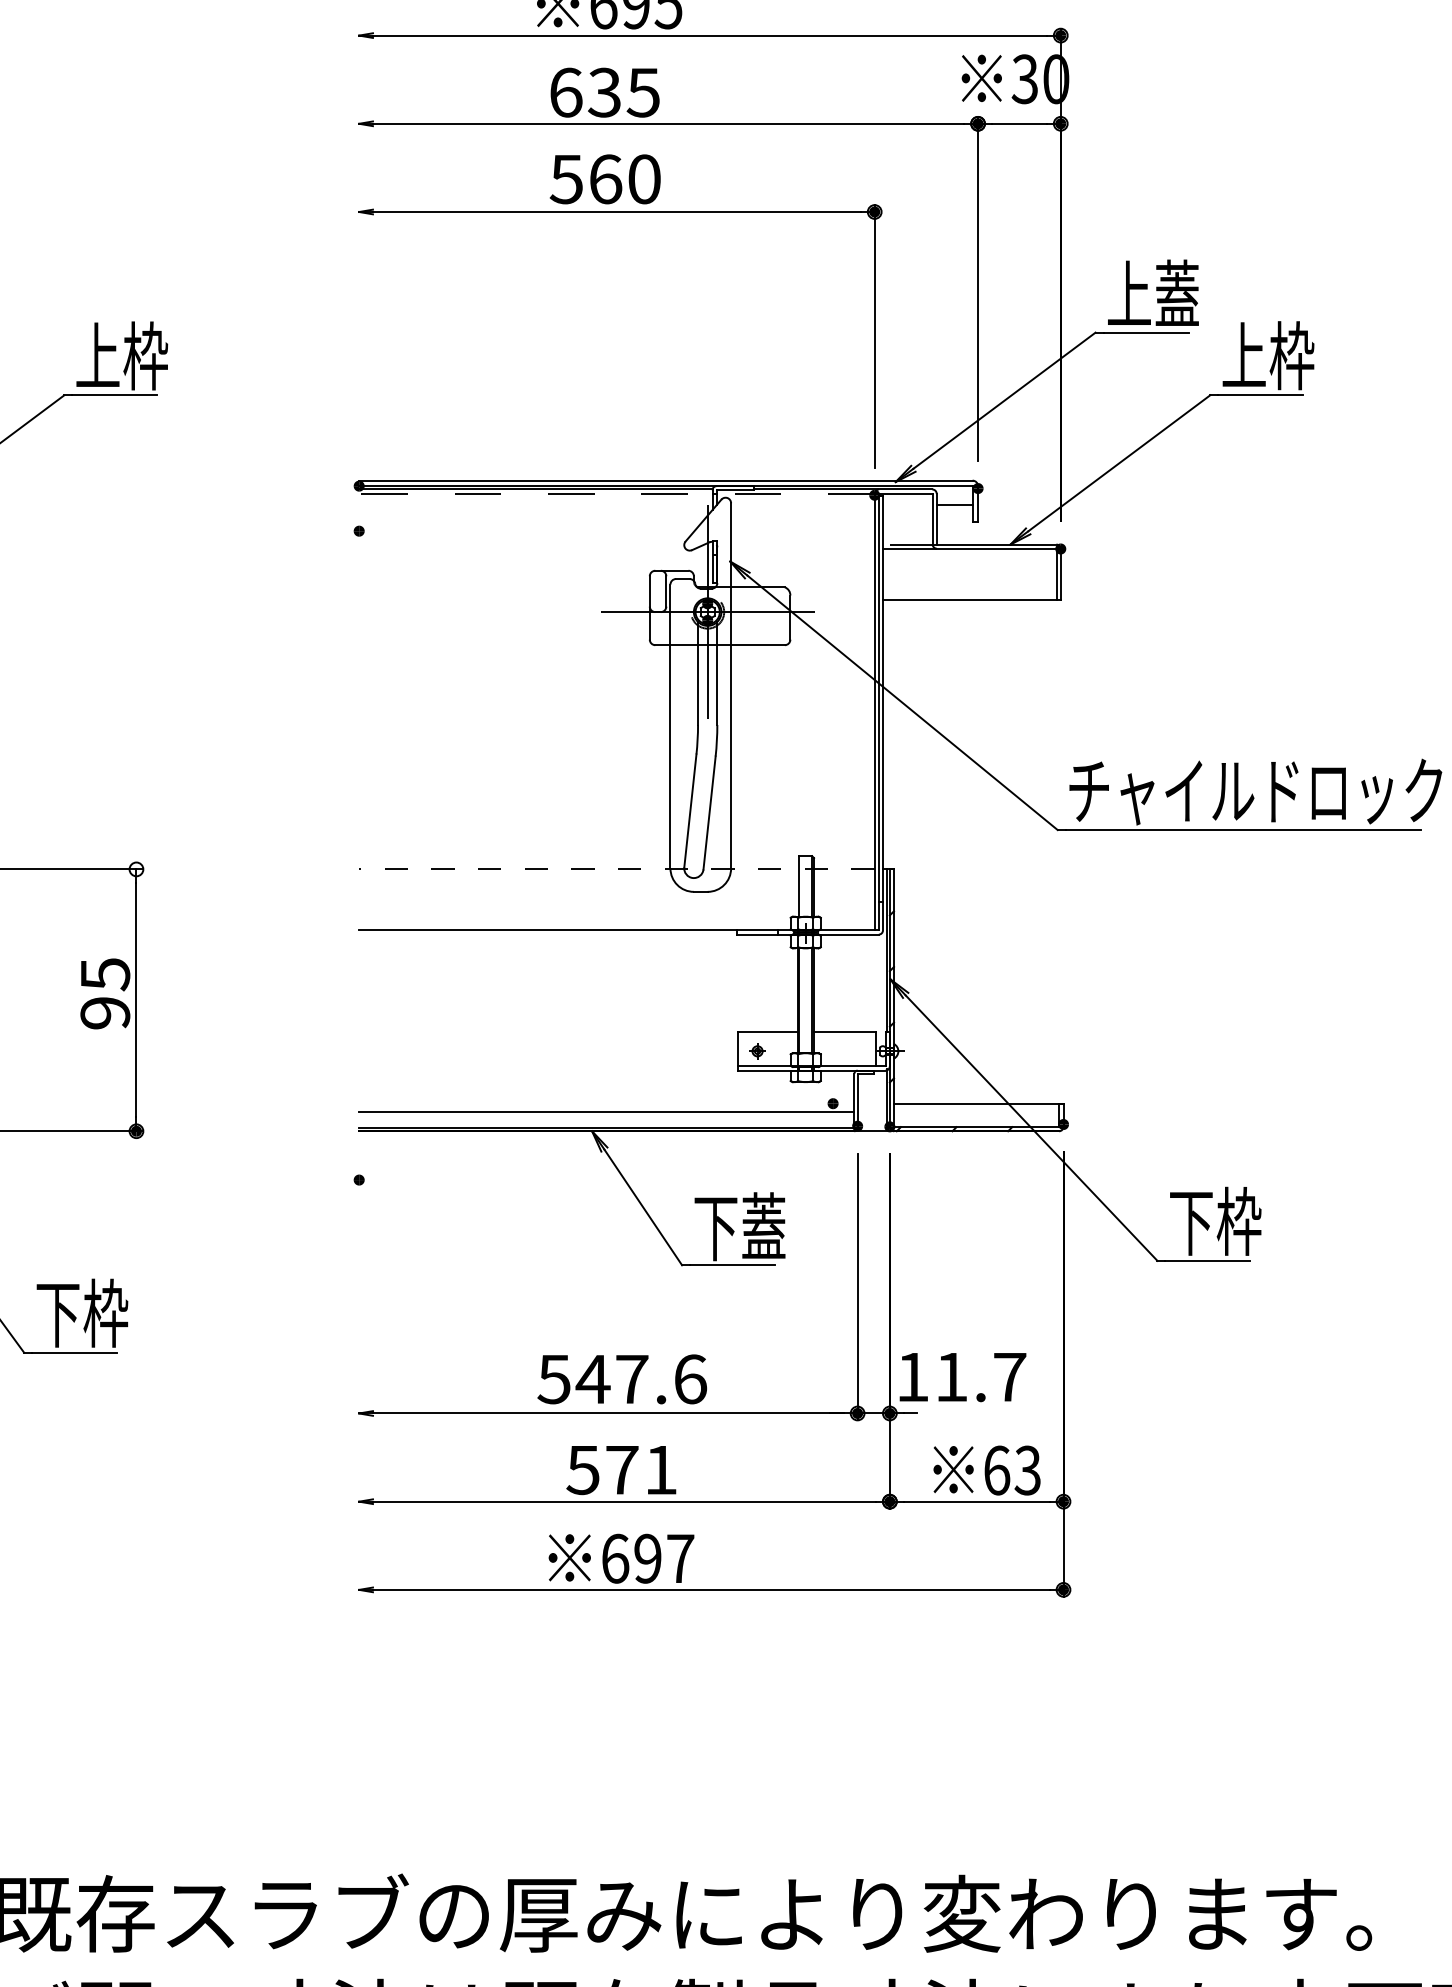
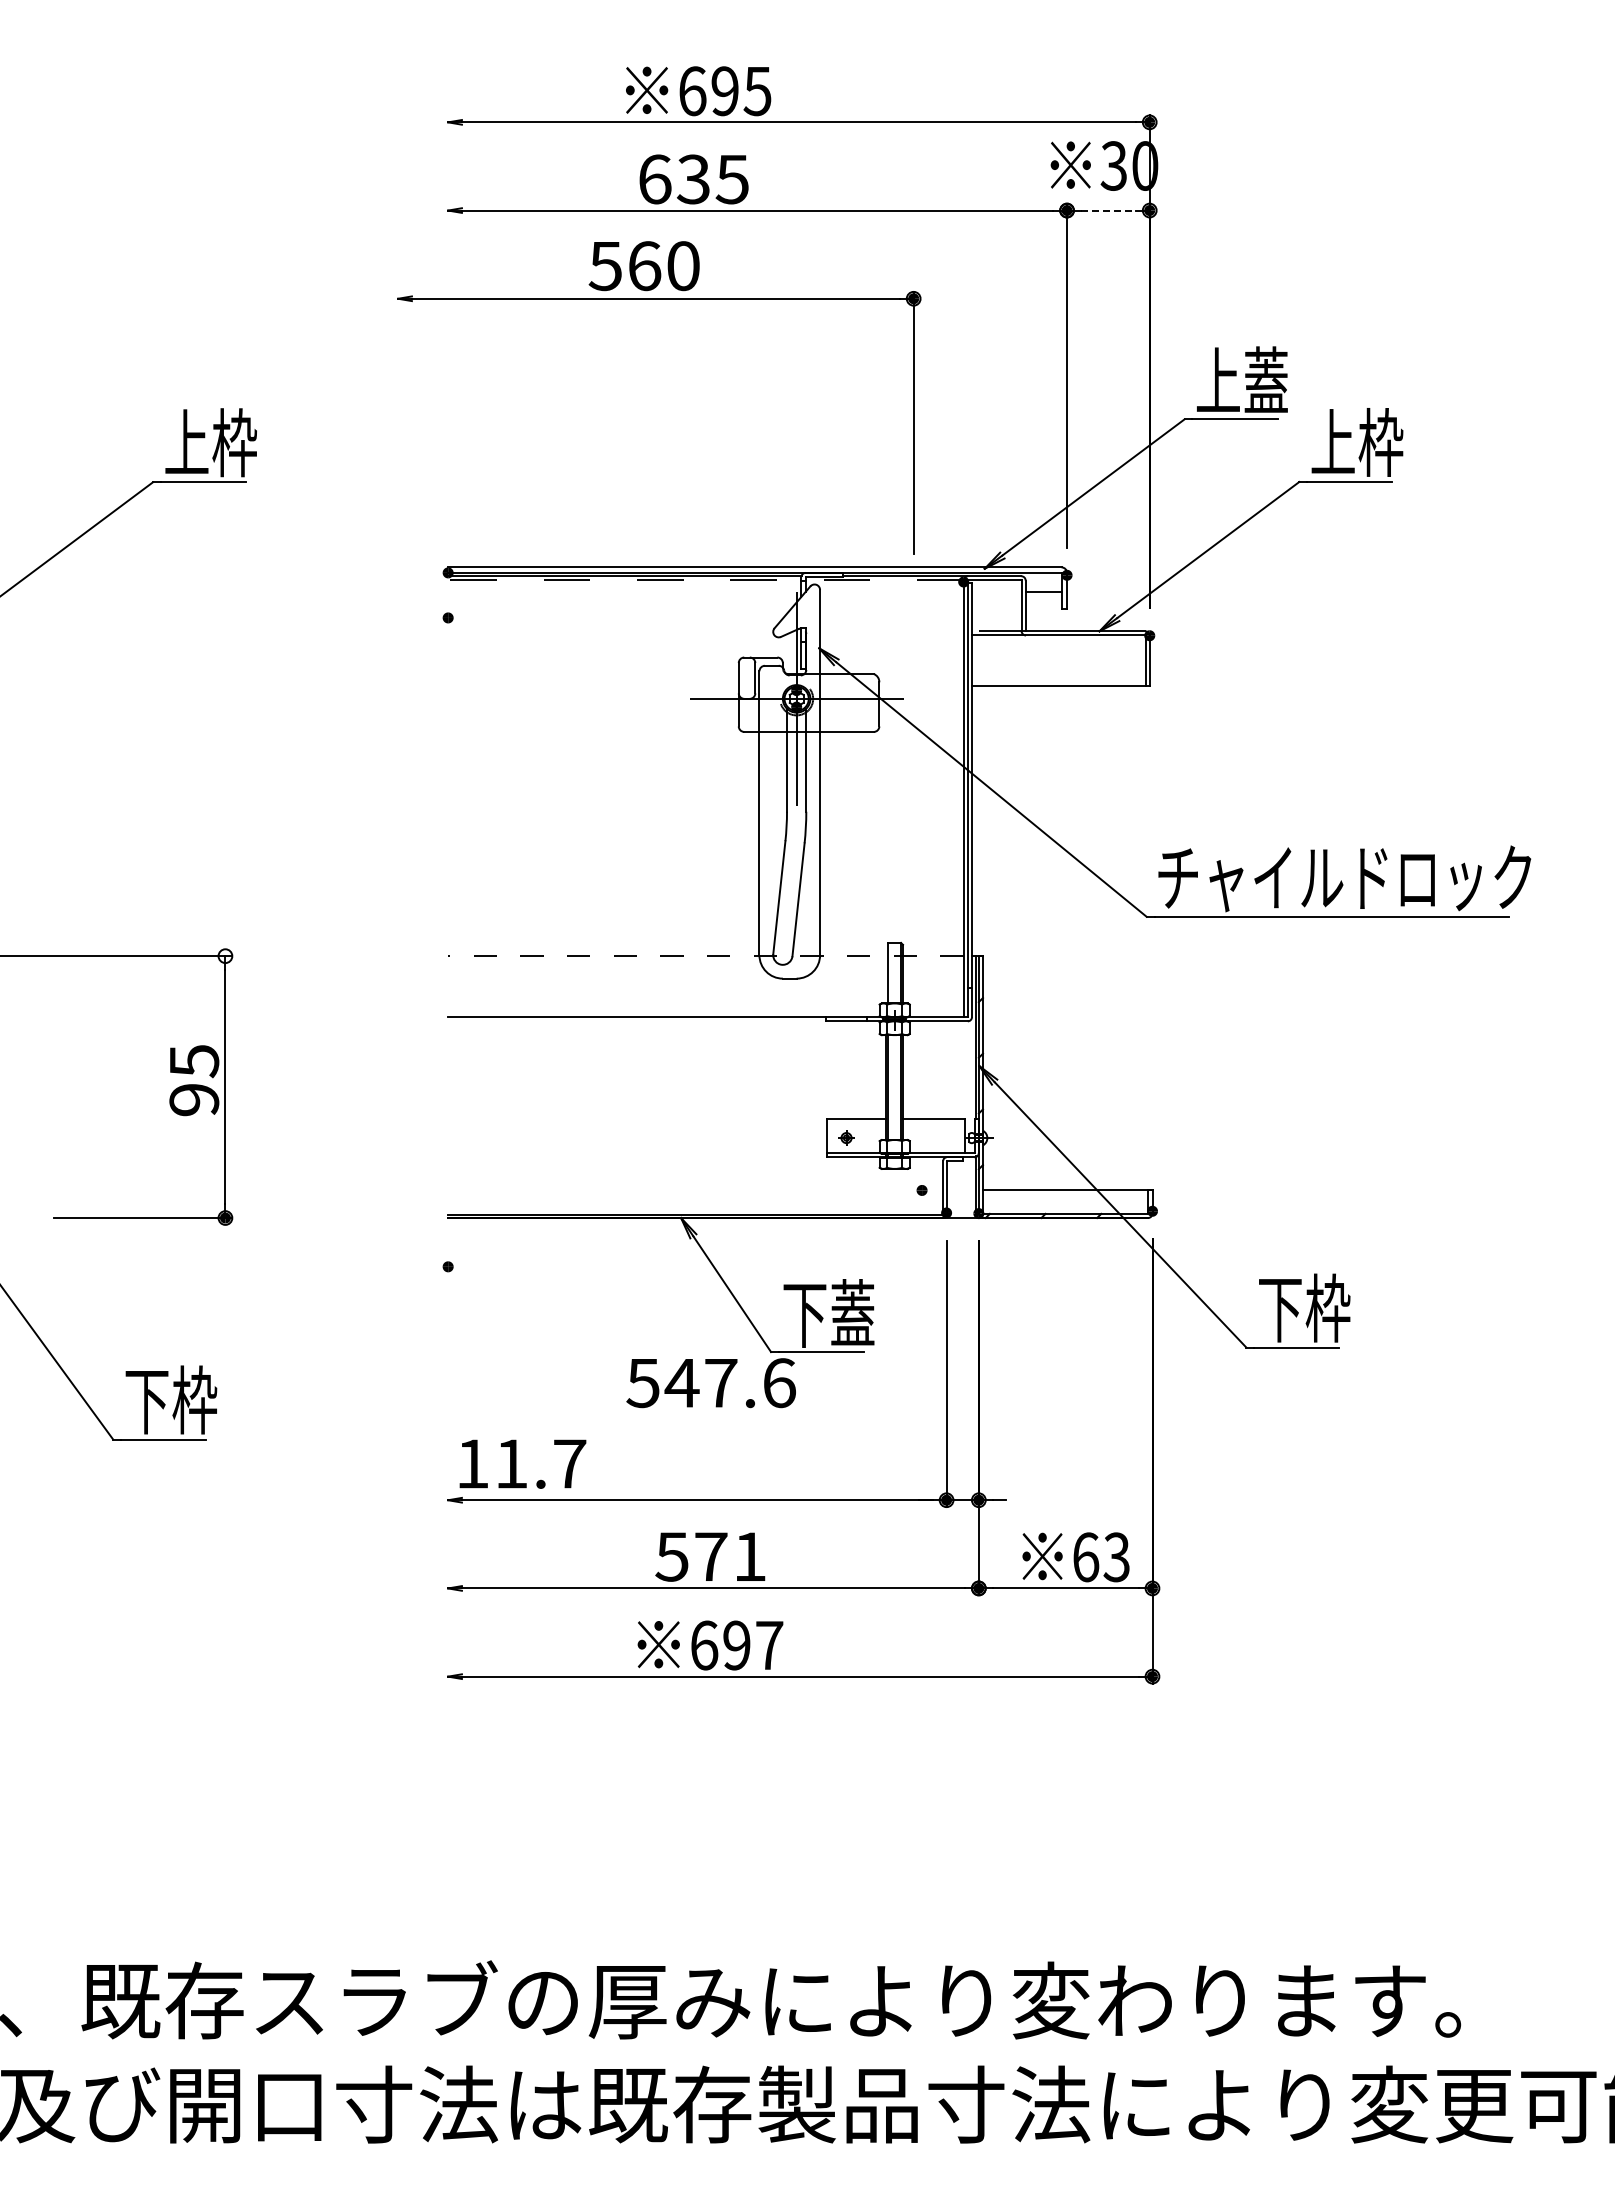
line: (1019, 123) -> (1108, 210), solid -> dashed
part: (620, 212) -> (659, 299), moved
line: (606, 1111) -> (695, 1198), removed
text: (962, 1376) -> (522, 1463), moved
text: (621, 1379) -> (710, 1383), moved

